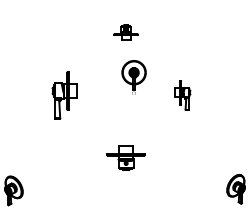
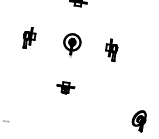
part: (133, 77) -> (71, 45), moved
part: (64, 95) -> (29, 37), size x0.62
part: (125, 158) -> (65, 88), size x0.62

